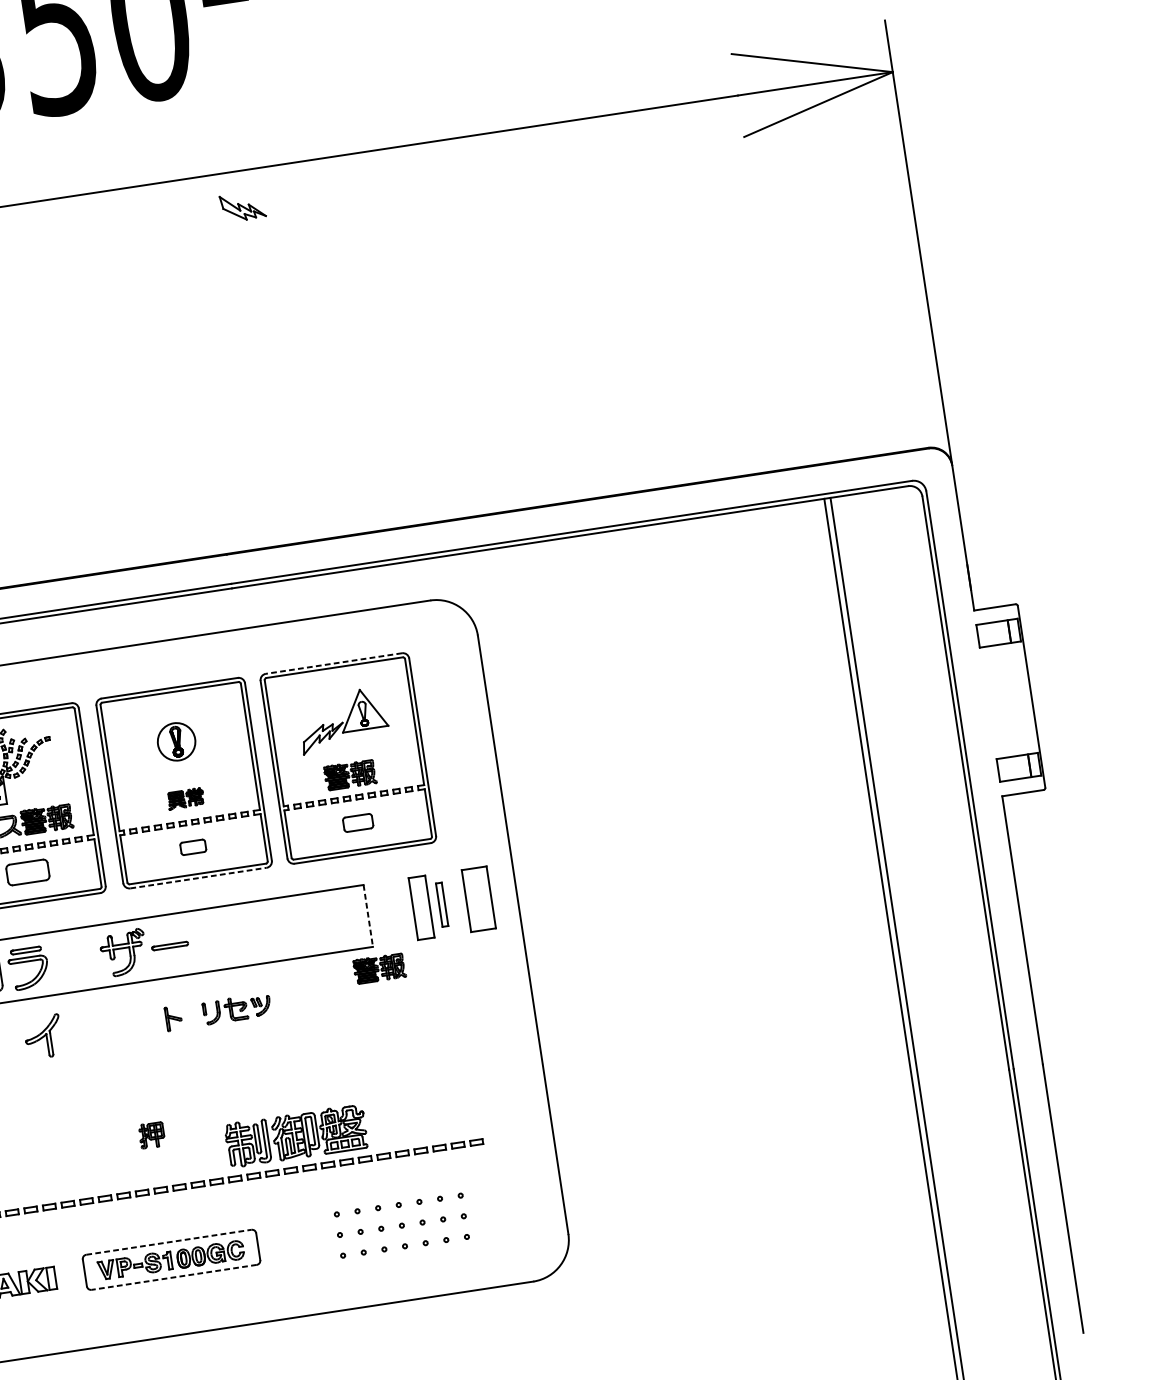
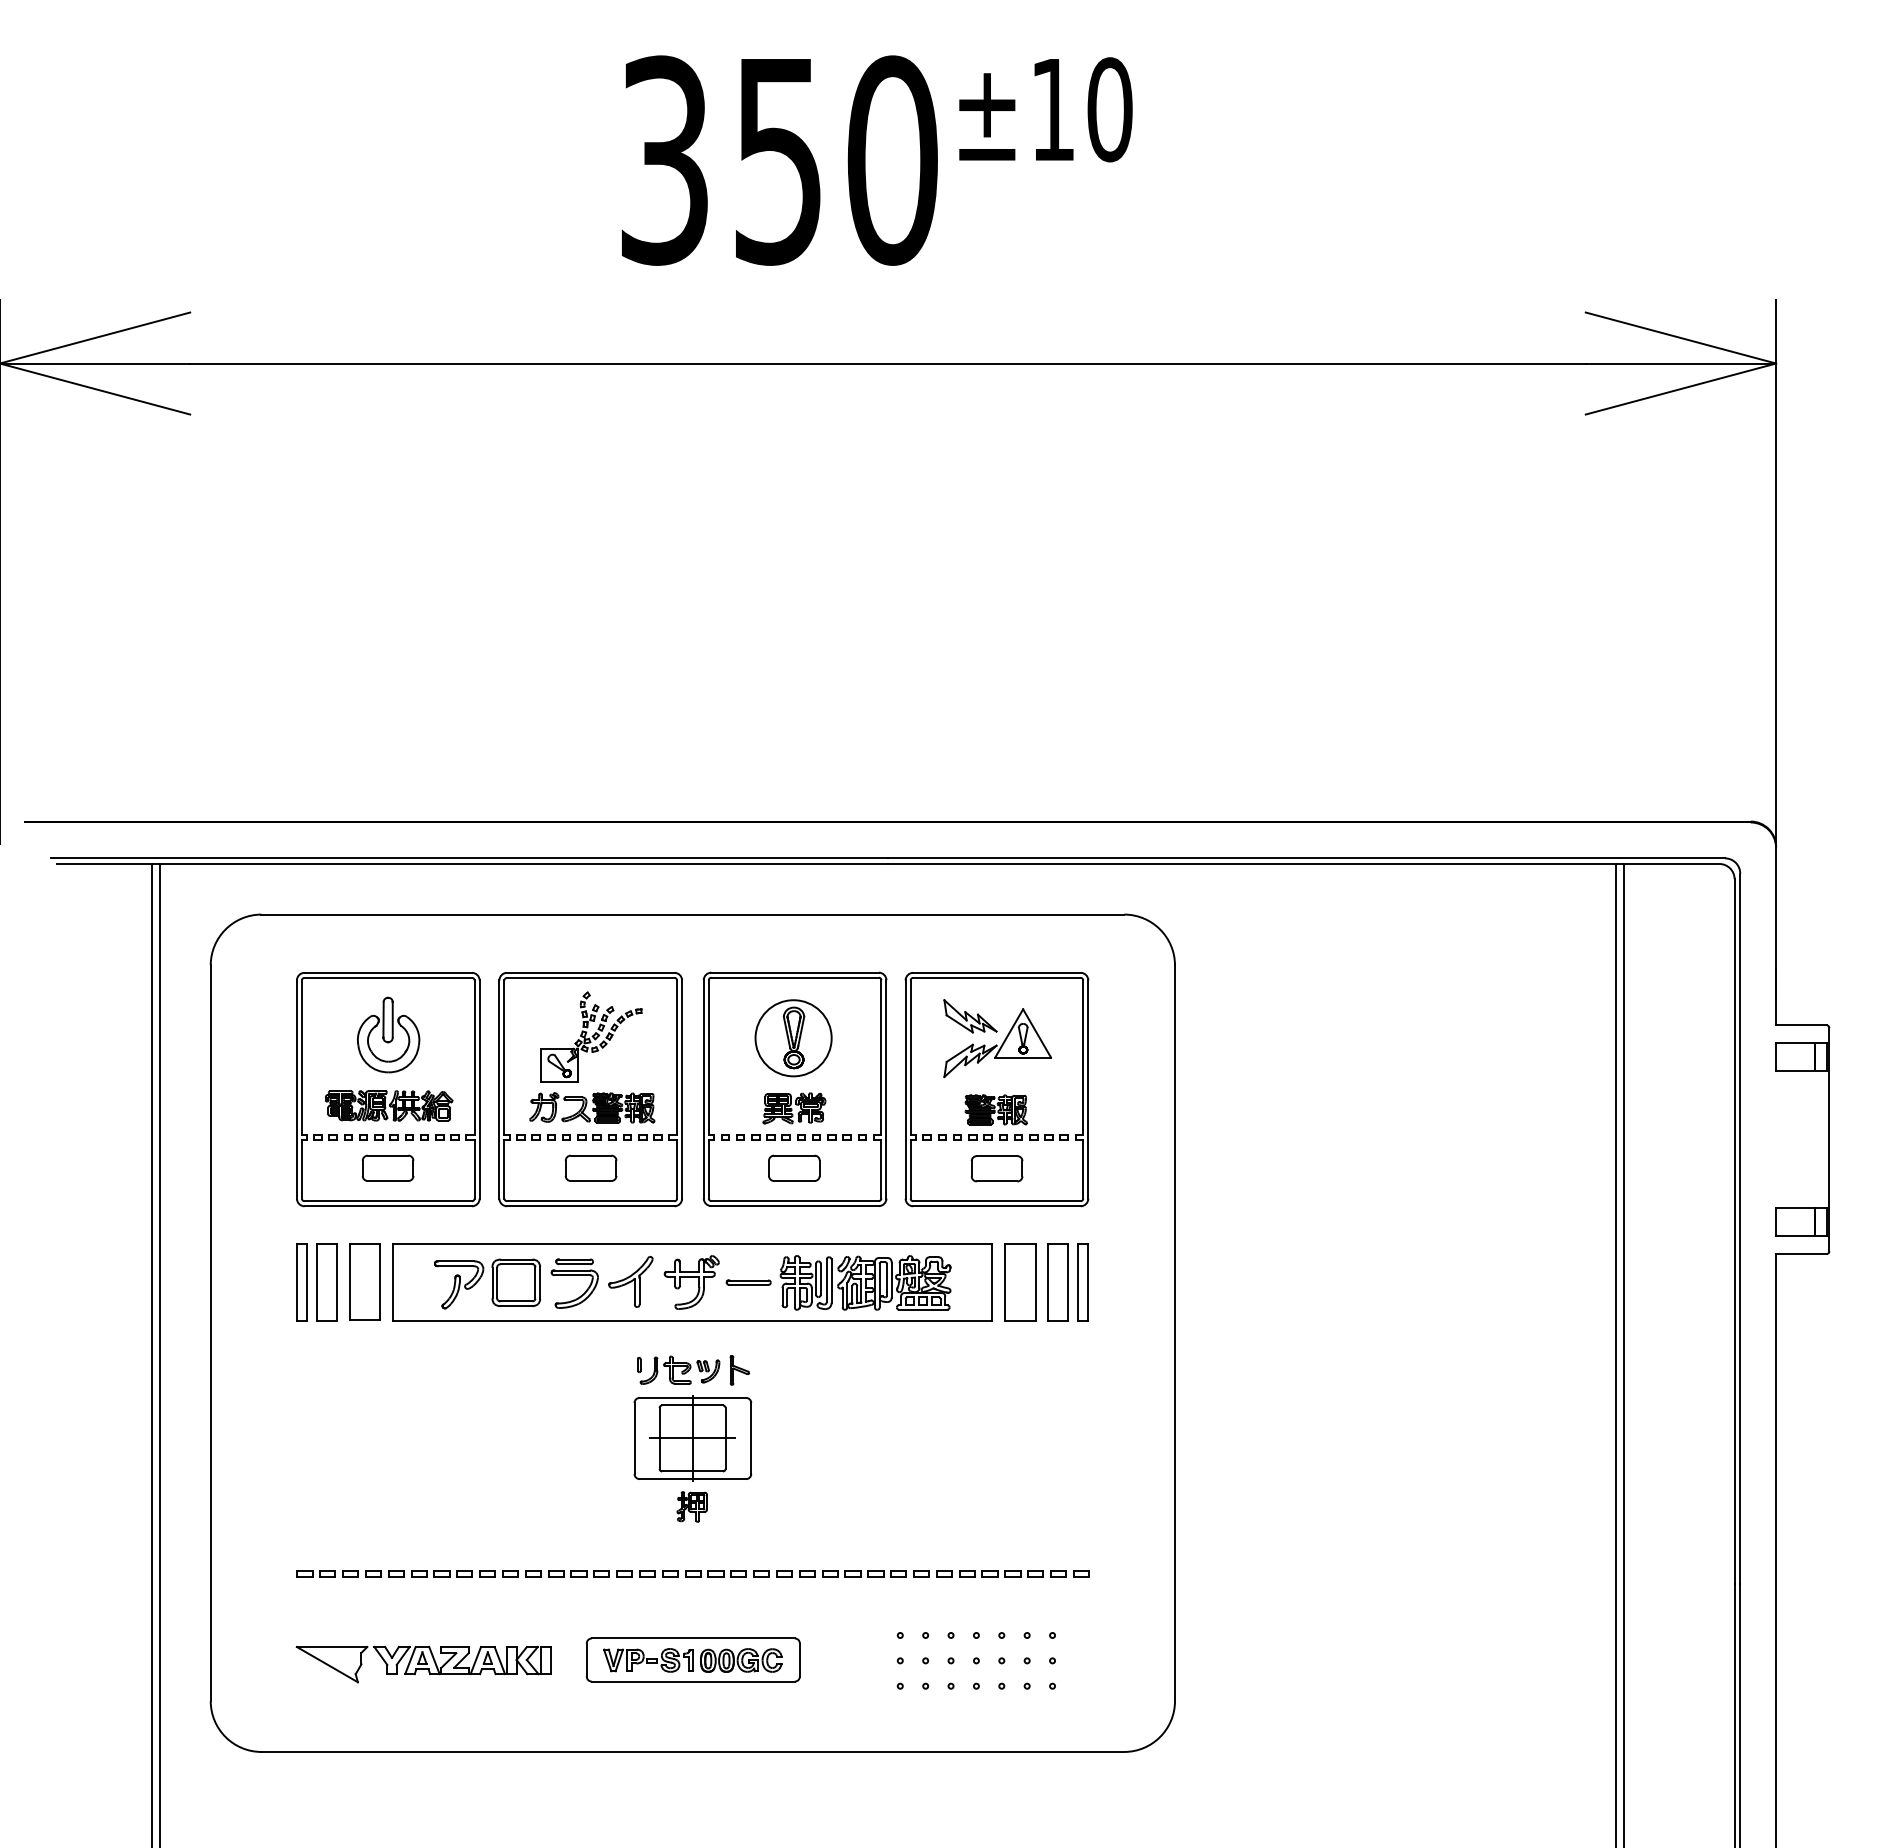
part: (242, 206) -> (970, 1016), moved
line: (333, 663) -> (996, 972), dashed -> solid
part: (176, 741) -> (793, 1038), size x1.67
part: (186, 798) -> (794, 1108), size x1.43
part: (357, 822) -> (996, 1168), size x1.43
part: (193, 846) -> (794, 1167), size x1.67
line: (198, 878) -> (795, 1206), dashed -> solid
part: (479, 899) -> (1020, 1282), moved
part: (441, 904) -> (1082, 1282), size x1.43
line: (368, 915) -> (992, 1282), dashed -> solid
part: (378, 968) -> (995, 1347), removed
part: (236, 1008) -> (678, 1369), moved
part: (43, 1036) -> (630, 1281), moved
part: (143, 1079) -> (692, 1438), added
part: (296, 1135) -> (865, 1282), moved
line: (169, 1242) -> (693, 1638), dashed -> solid
line: (174, 1277) -> (693, 1681), dashed -> solid

